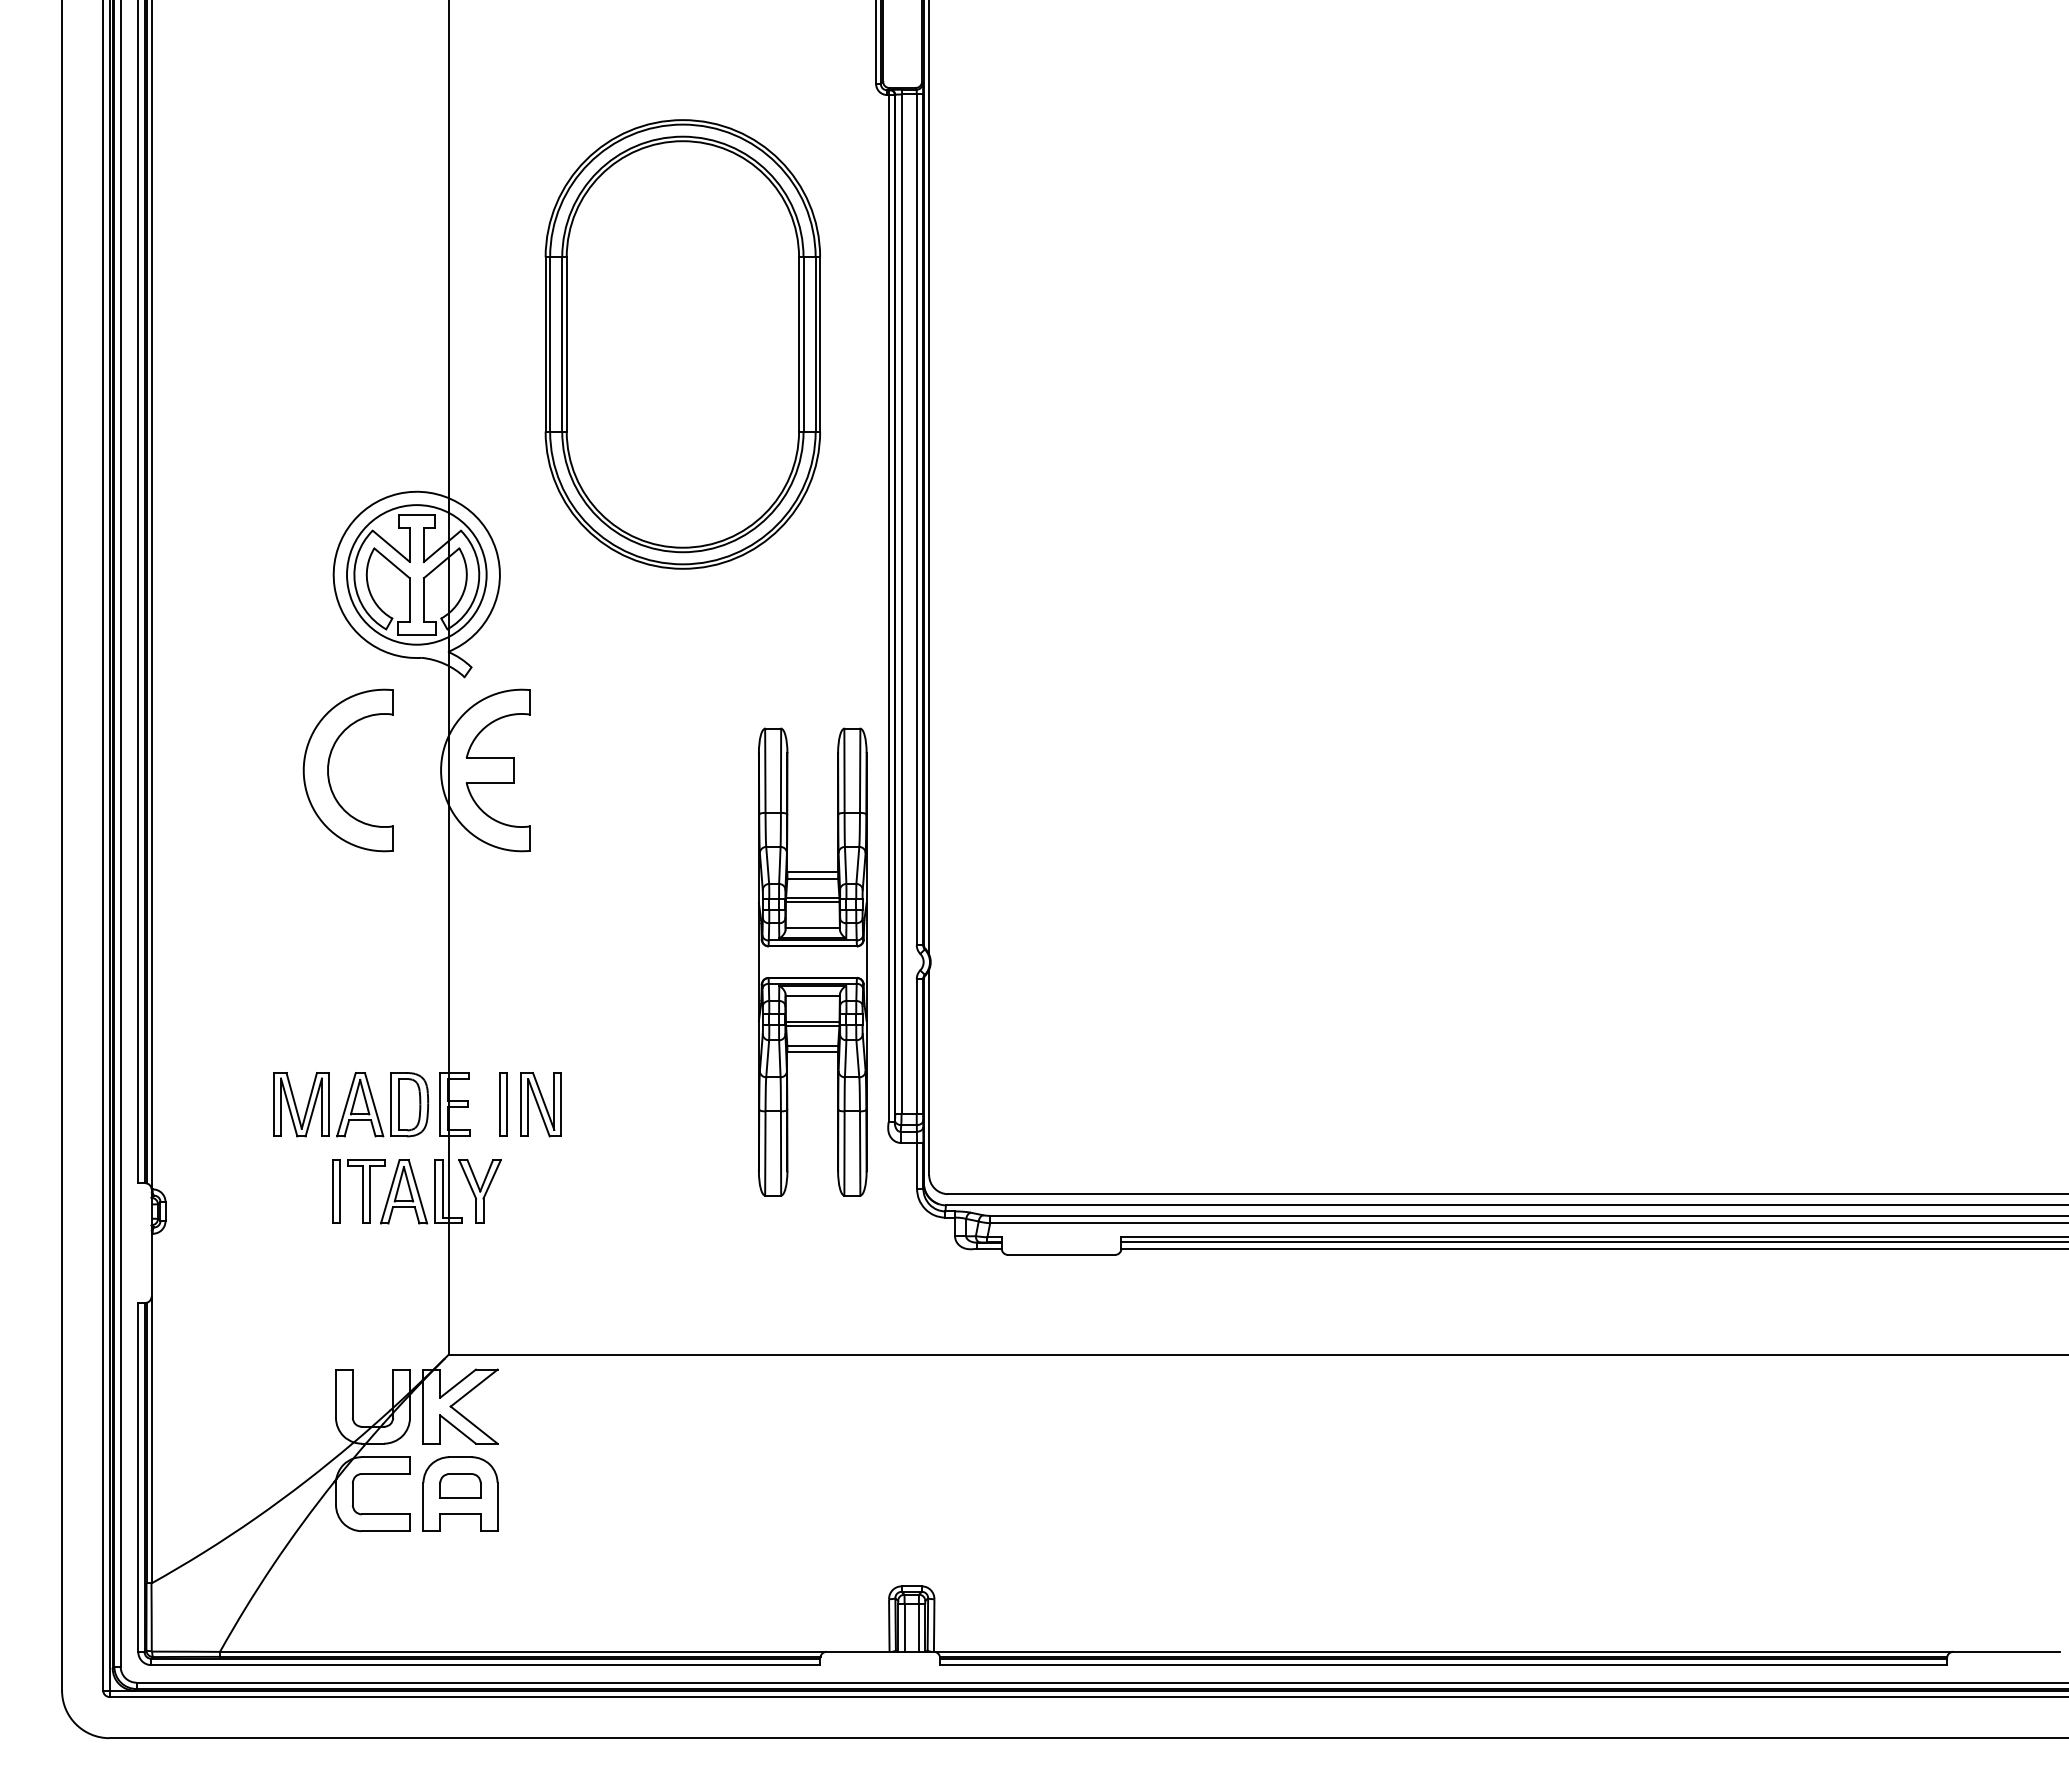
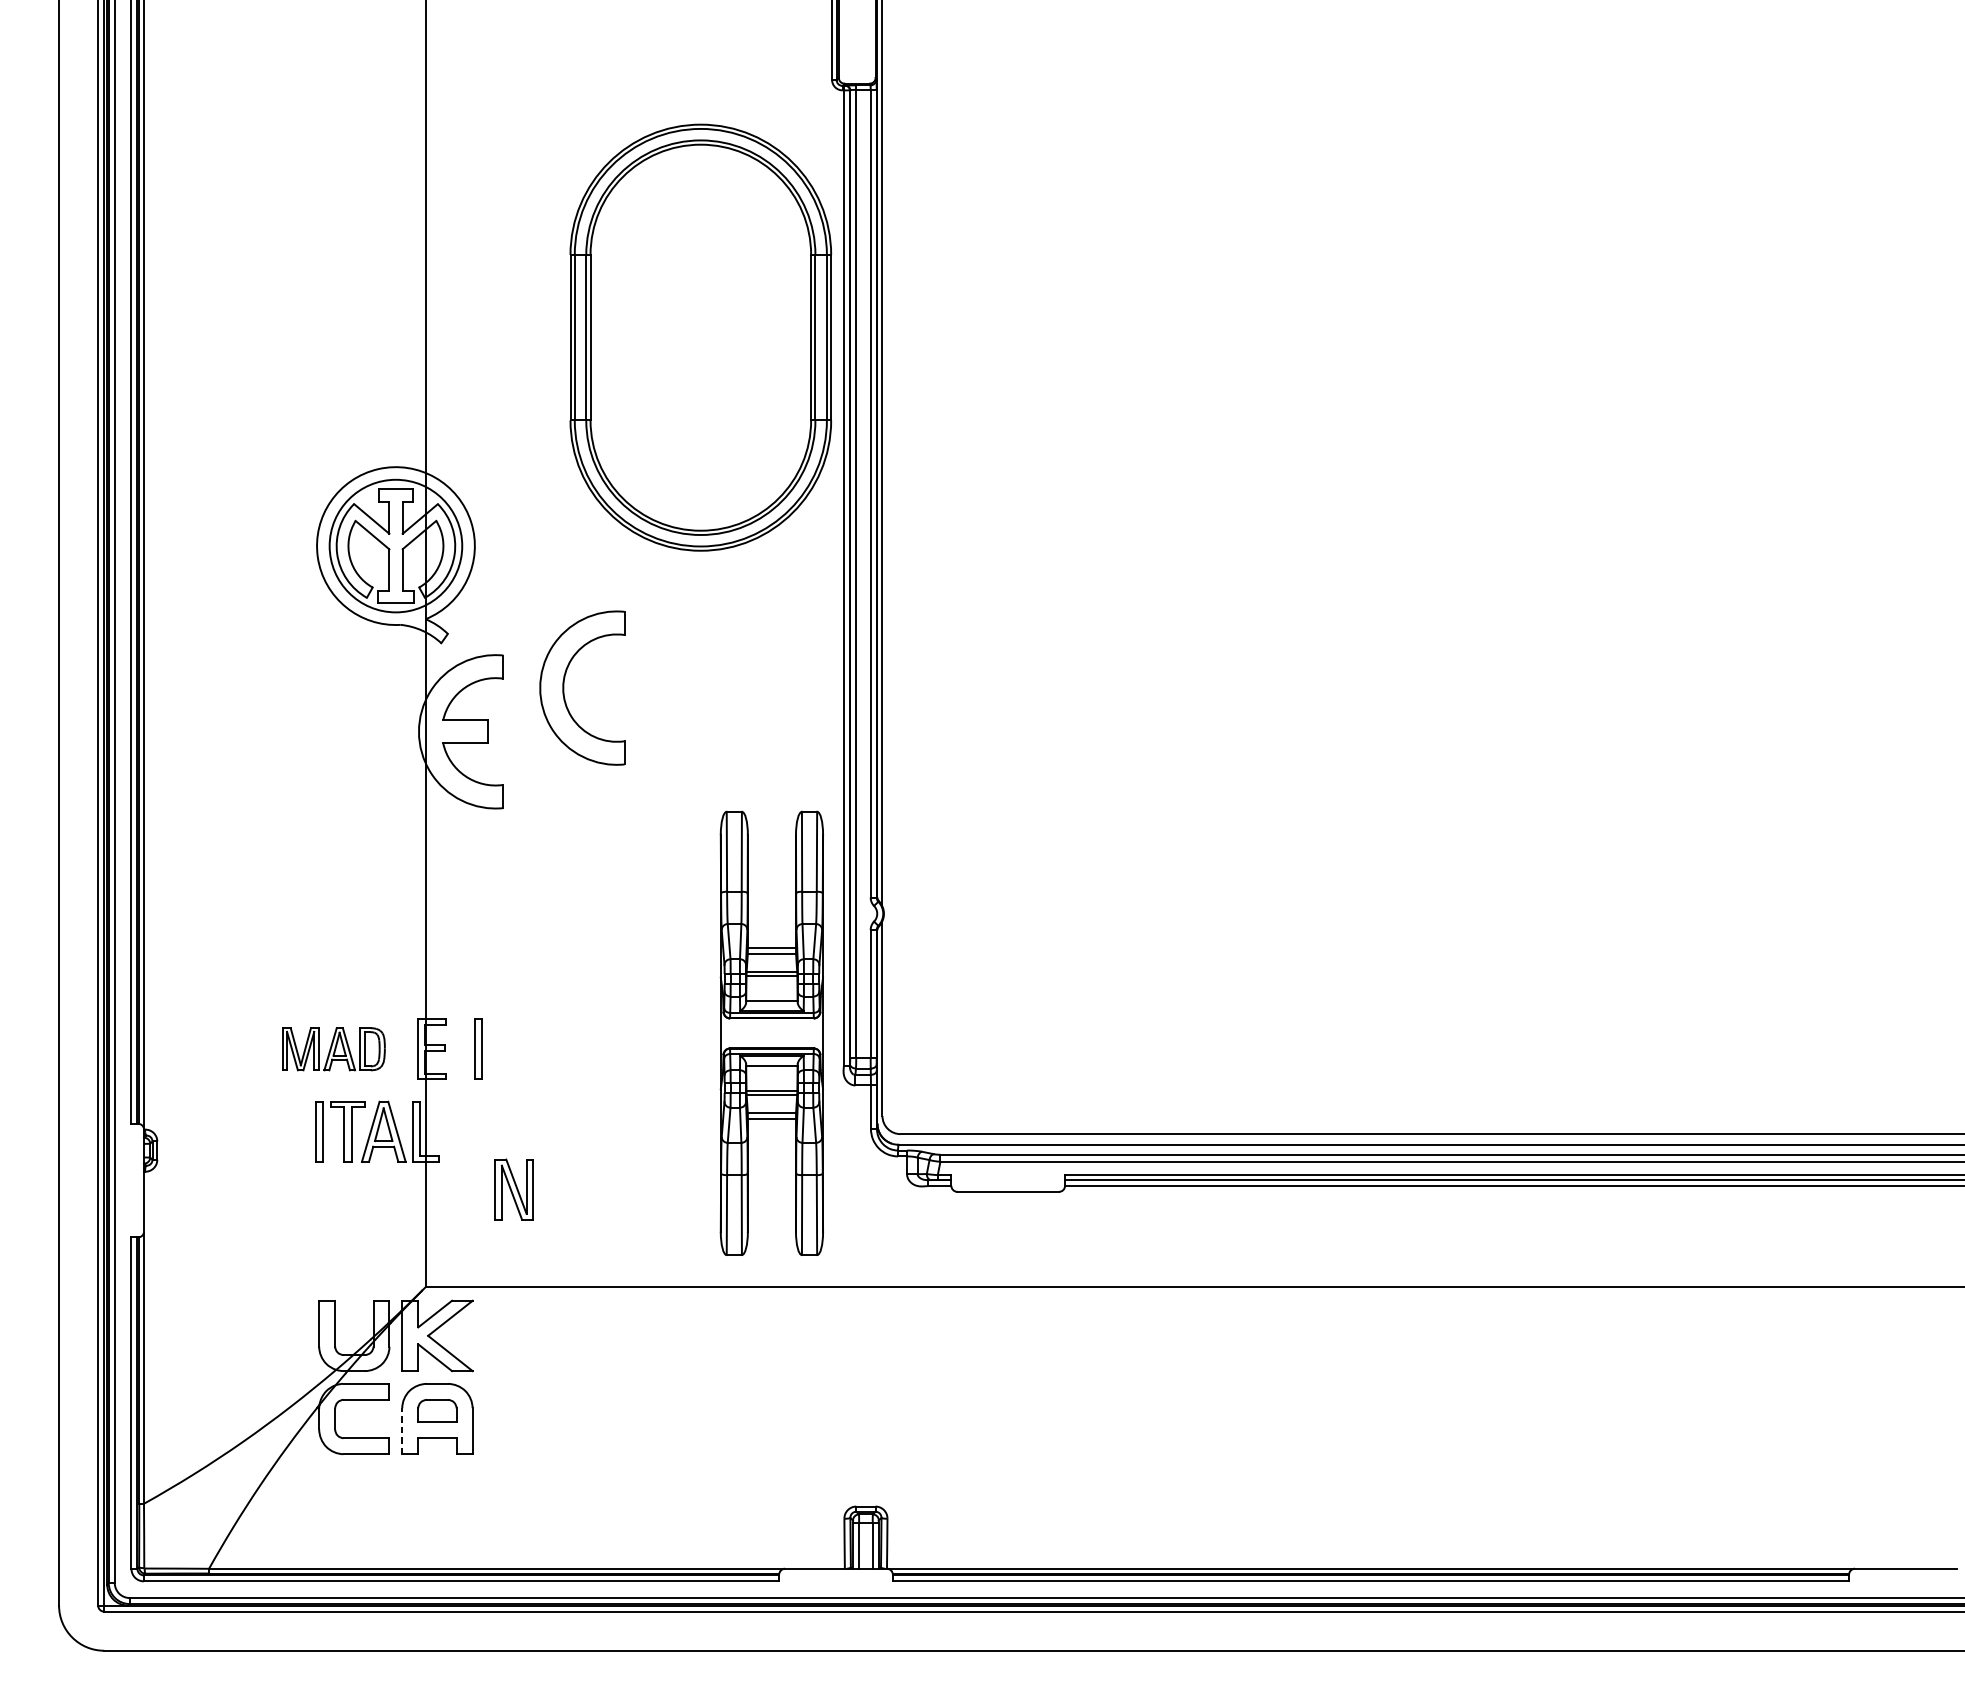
part: (682, 344) -> (700, 337), moved
part: (329, 765) -> (564, 683), moved
part: (812, 961) -> (771, 1032), moved
part: (351, 1104) -> (333, 1048), size x0.7
part: (540, 1104) -> (513, 1189), moved
part: (479, 1191) -> (455, 1131), removed
line: (423, 1506) -> (402, 1430), solid -> dashed

